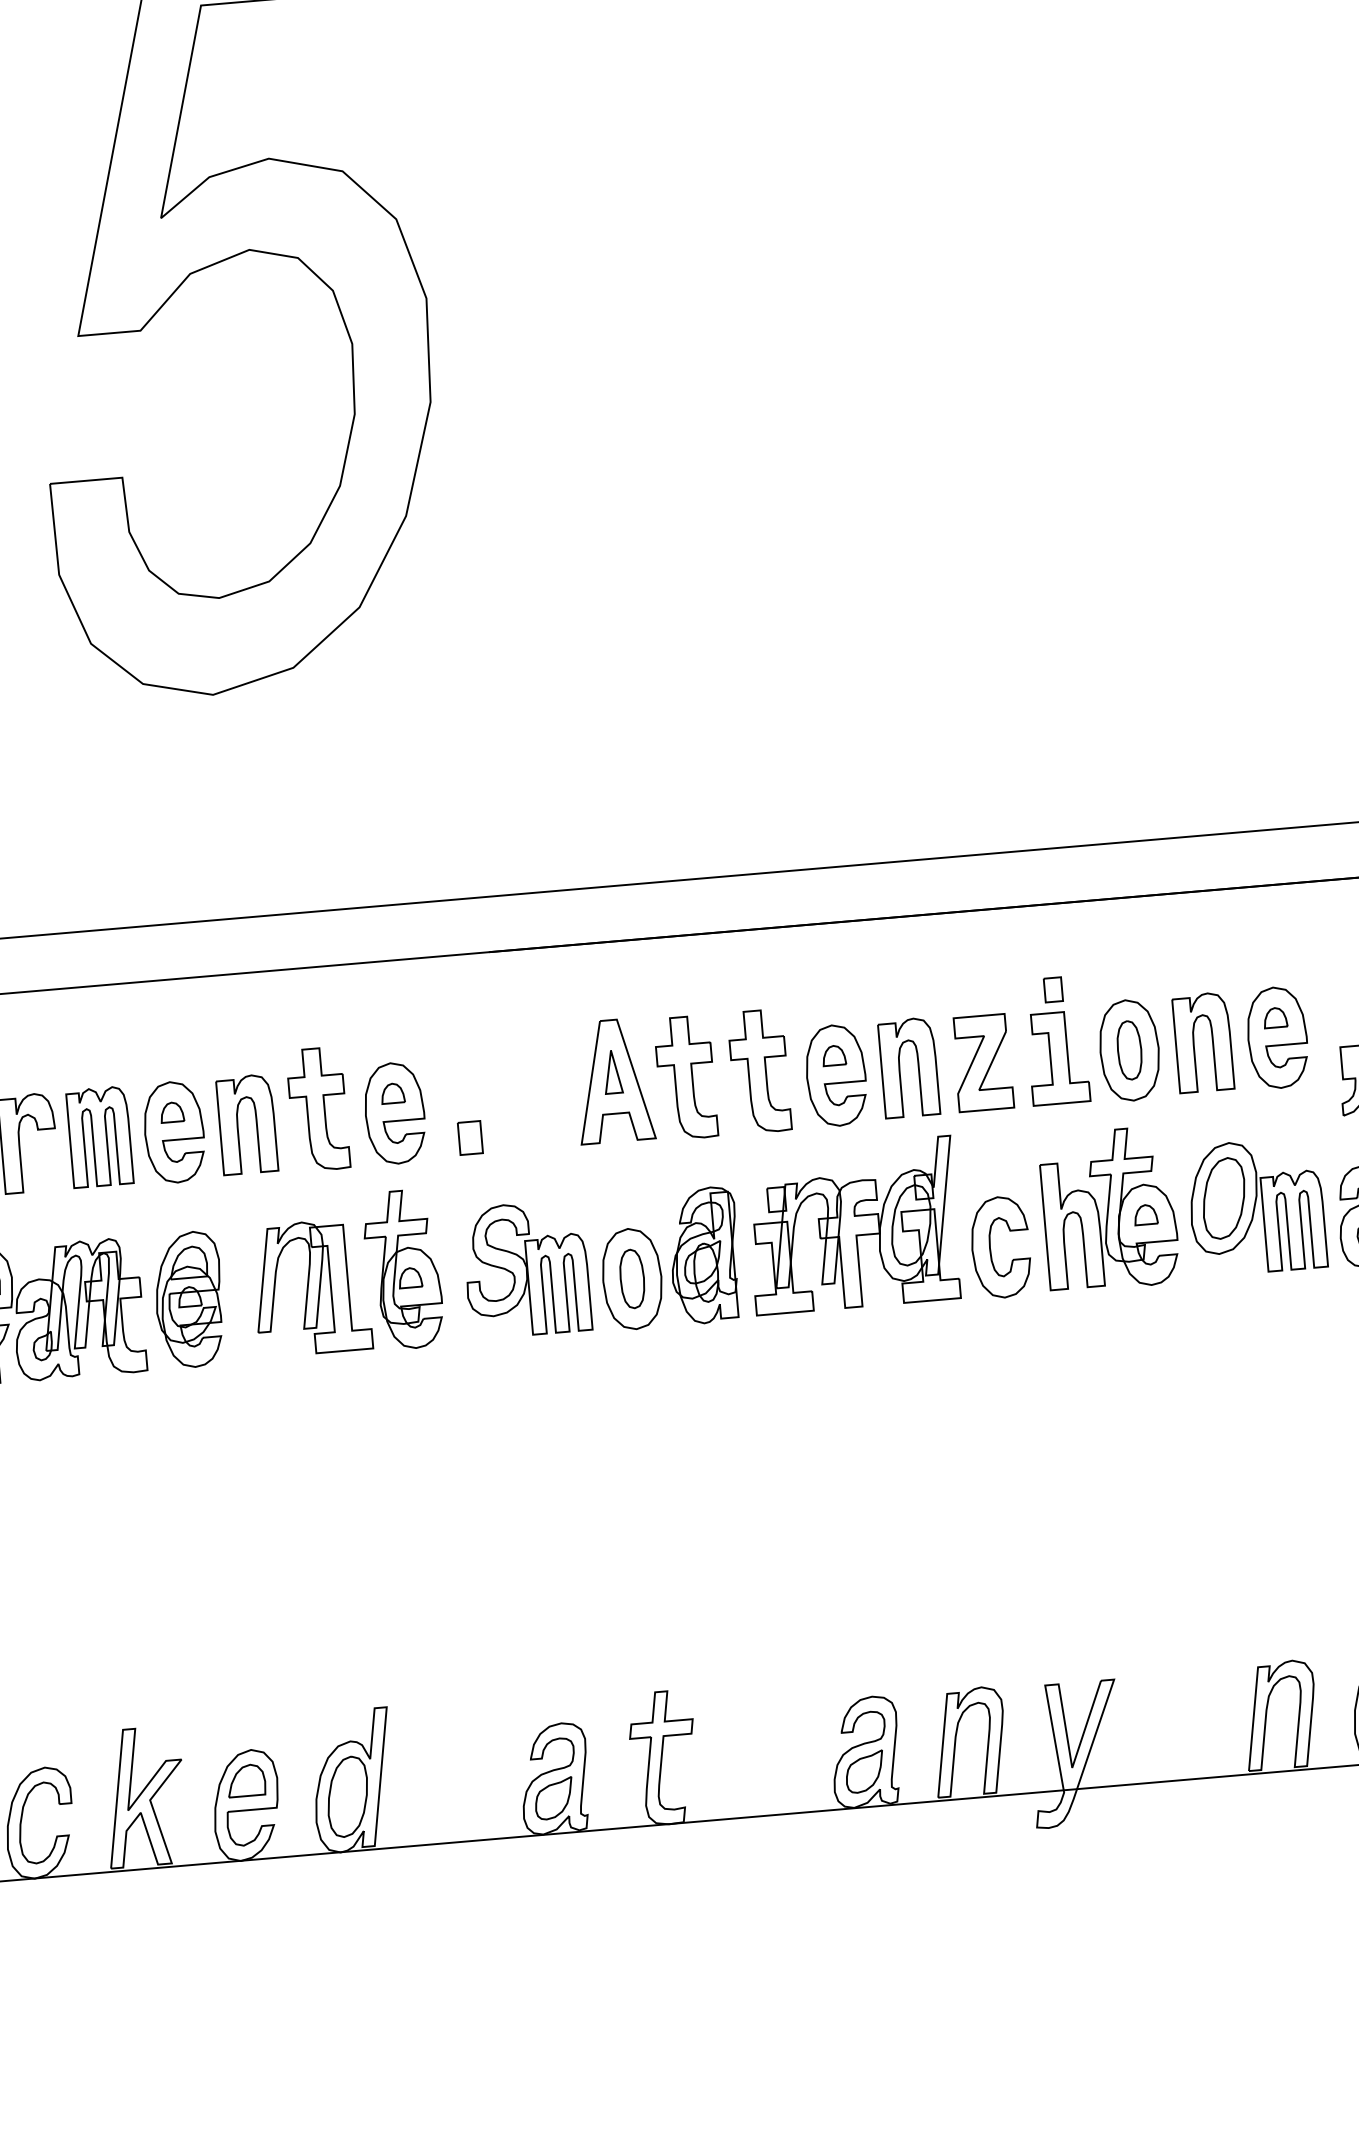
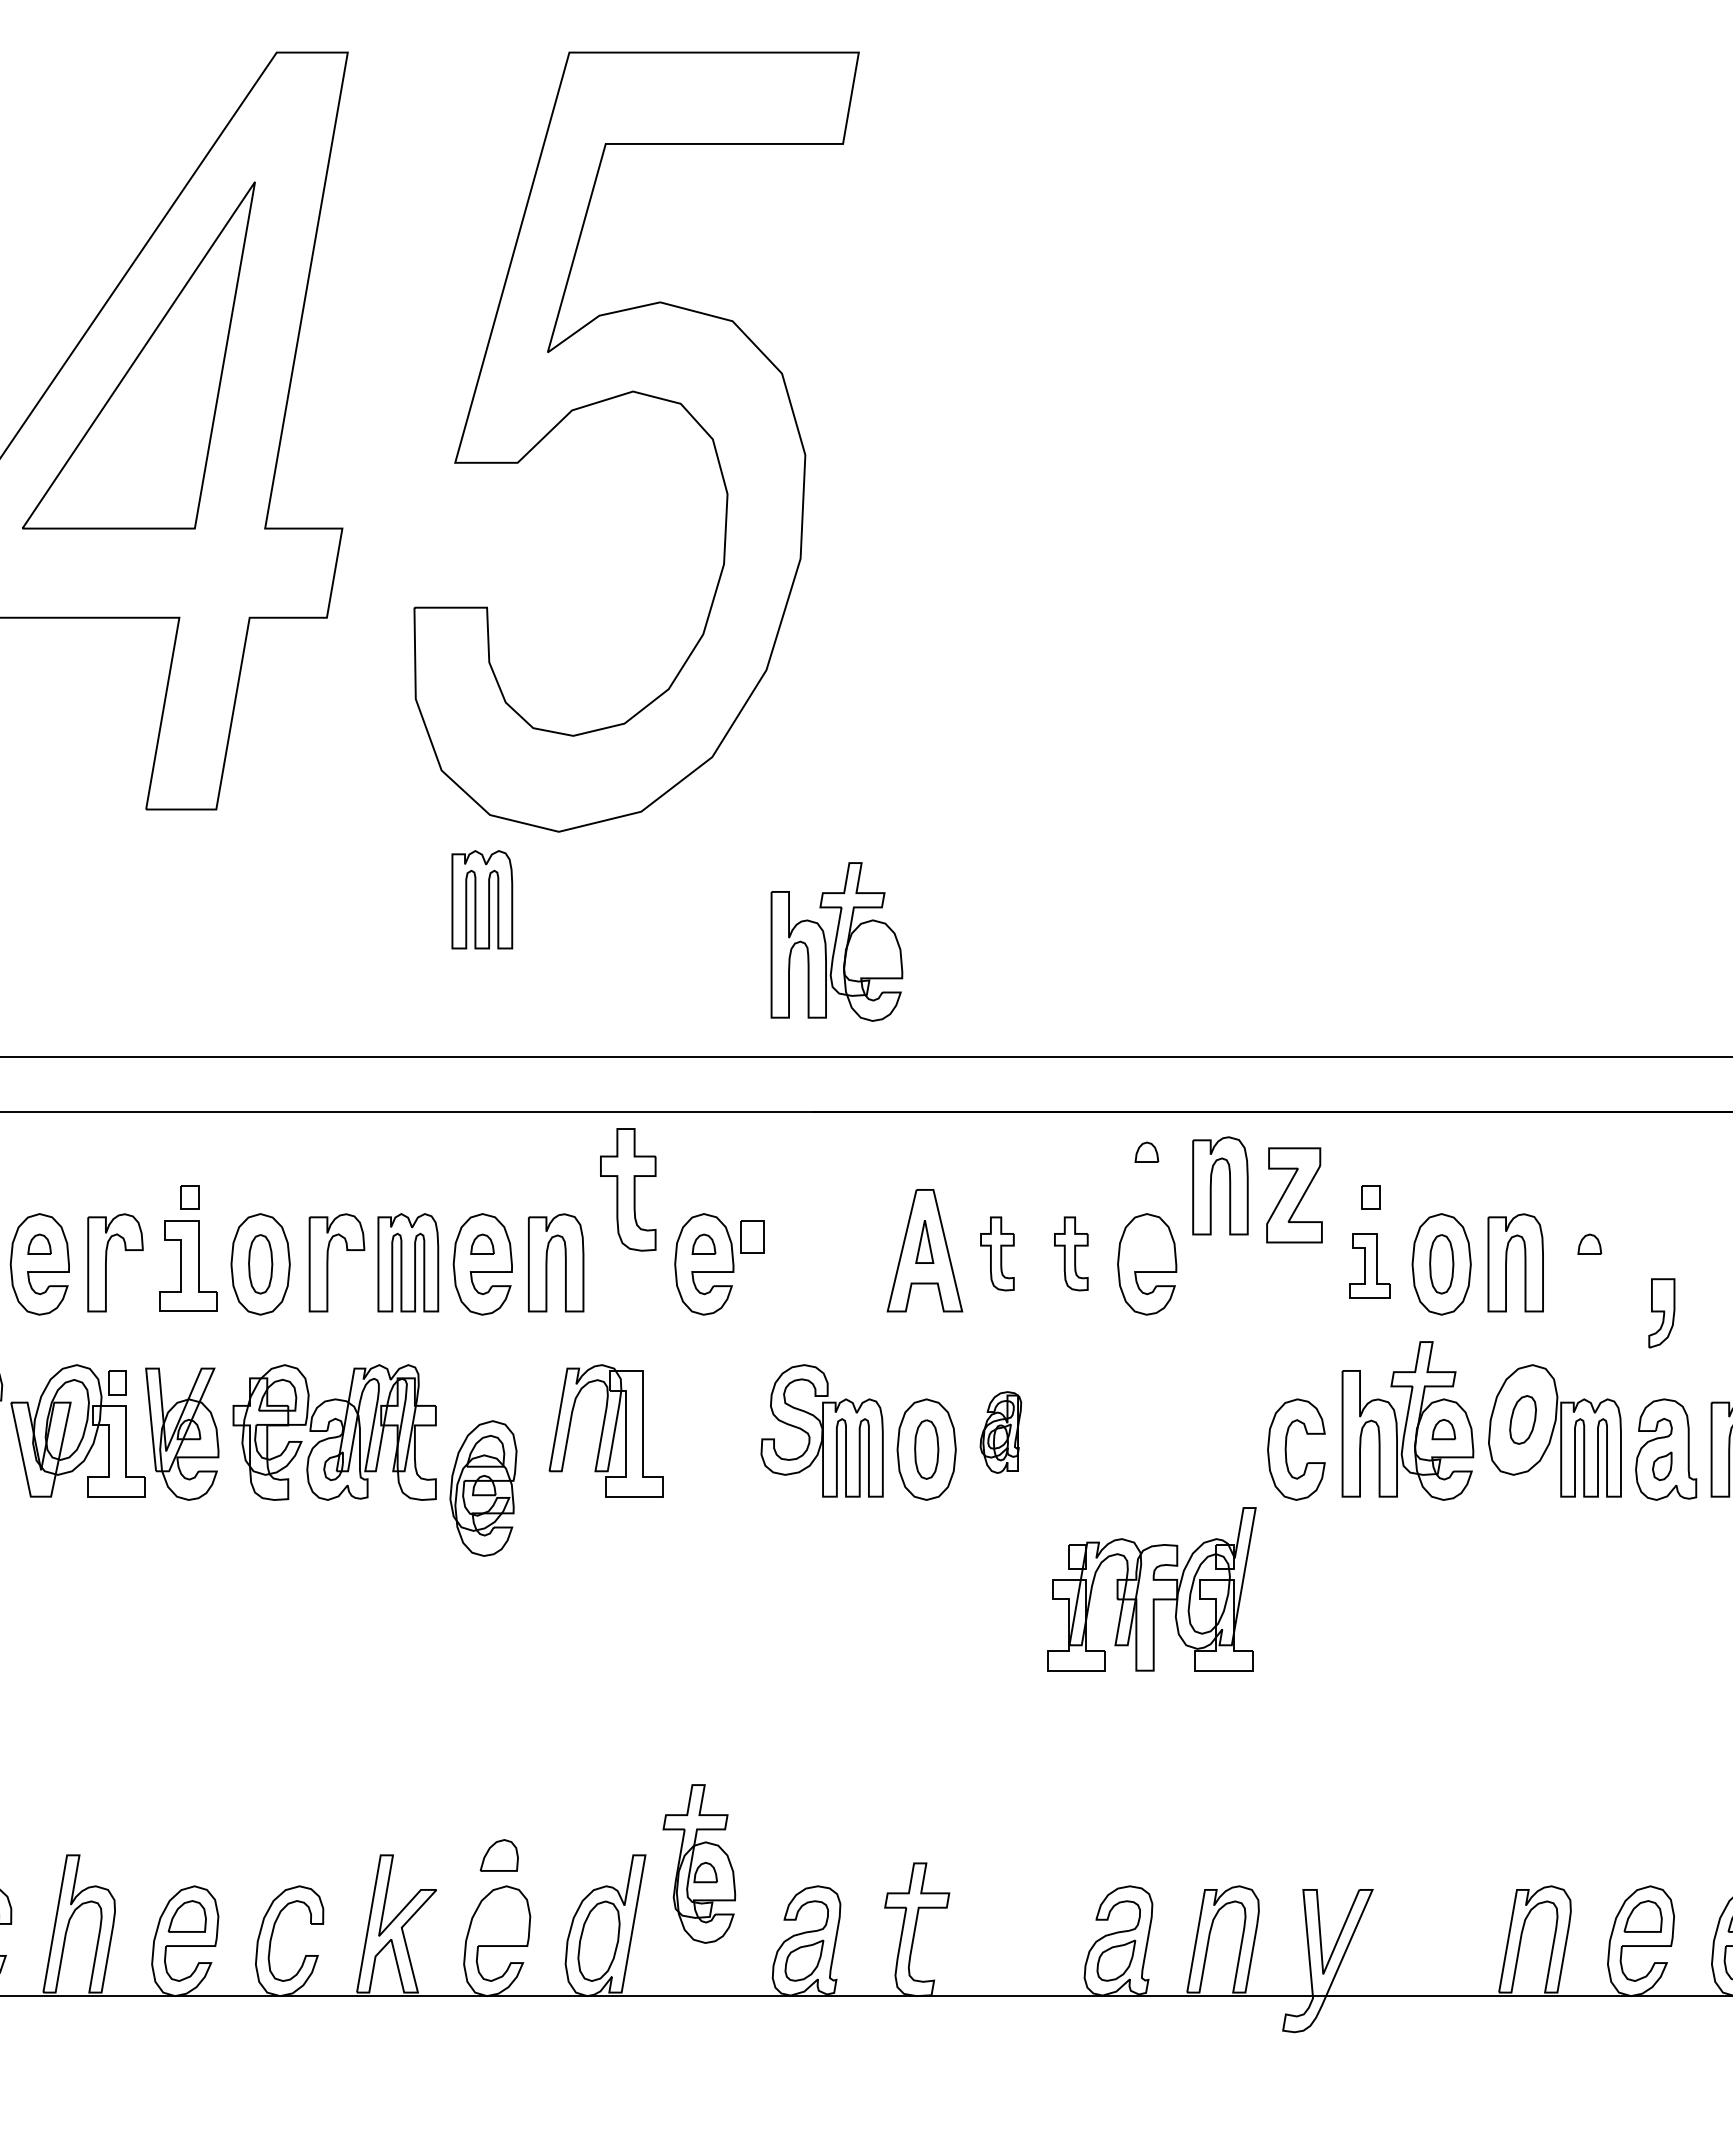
part: (142, 768) -> (482, 899), added
part: (499, 780) -> (836, 941), added
part: (1277, 1037) -> (1590, 1264), removed
part: (833, 1054) -> (1146, 1151), moved
part: (1057, 1057) -> (1369, 1265), size x0.7
part: (982, 1063) -> (1294, 1195), moved
part: (900, 1068) -> (1211, 1185), moved
part: (759, 1071) -> (1071, 1253), size x0.6
part: (686, 1077) -> (997, 1253), size x0.6
part: (318, 1109) -> (628, 1189), moved
part: (470, 1137) -> (752, 1236), moved
part: (1223, 1198) -> (1522, 1419), size x0.6
part: (853, 1225) -> (1151, 1589), moved
part: (704, 1255) -> (1000, 1432), size x0.6
part: (403, 1269) -> (699, 1863), moved
part: (189, 1299) -> (483, 1488), moved
part: (245, 1780) -> (498, 1855), moved

